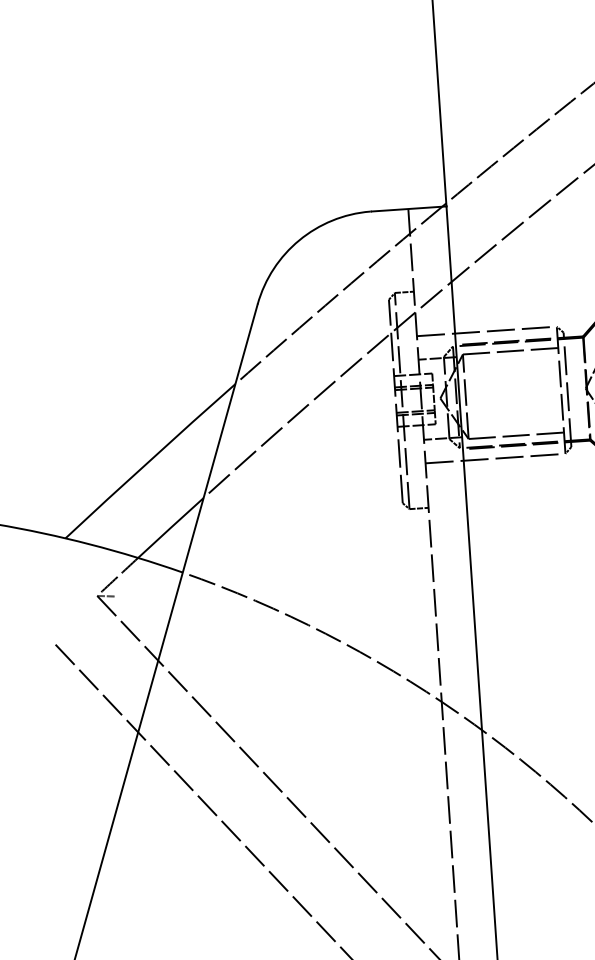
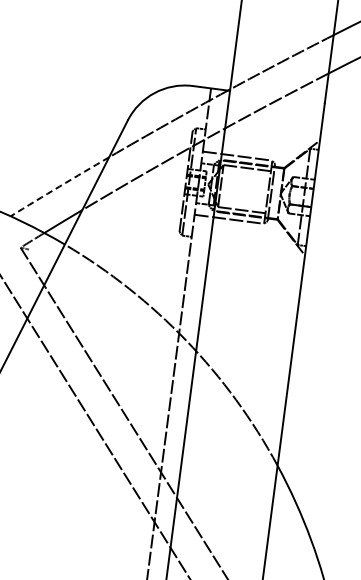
arc: (149, 460) -> (59, 186), solid -> dashed

